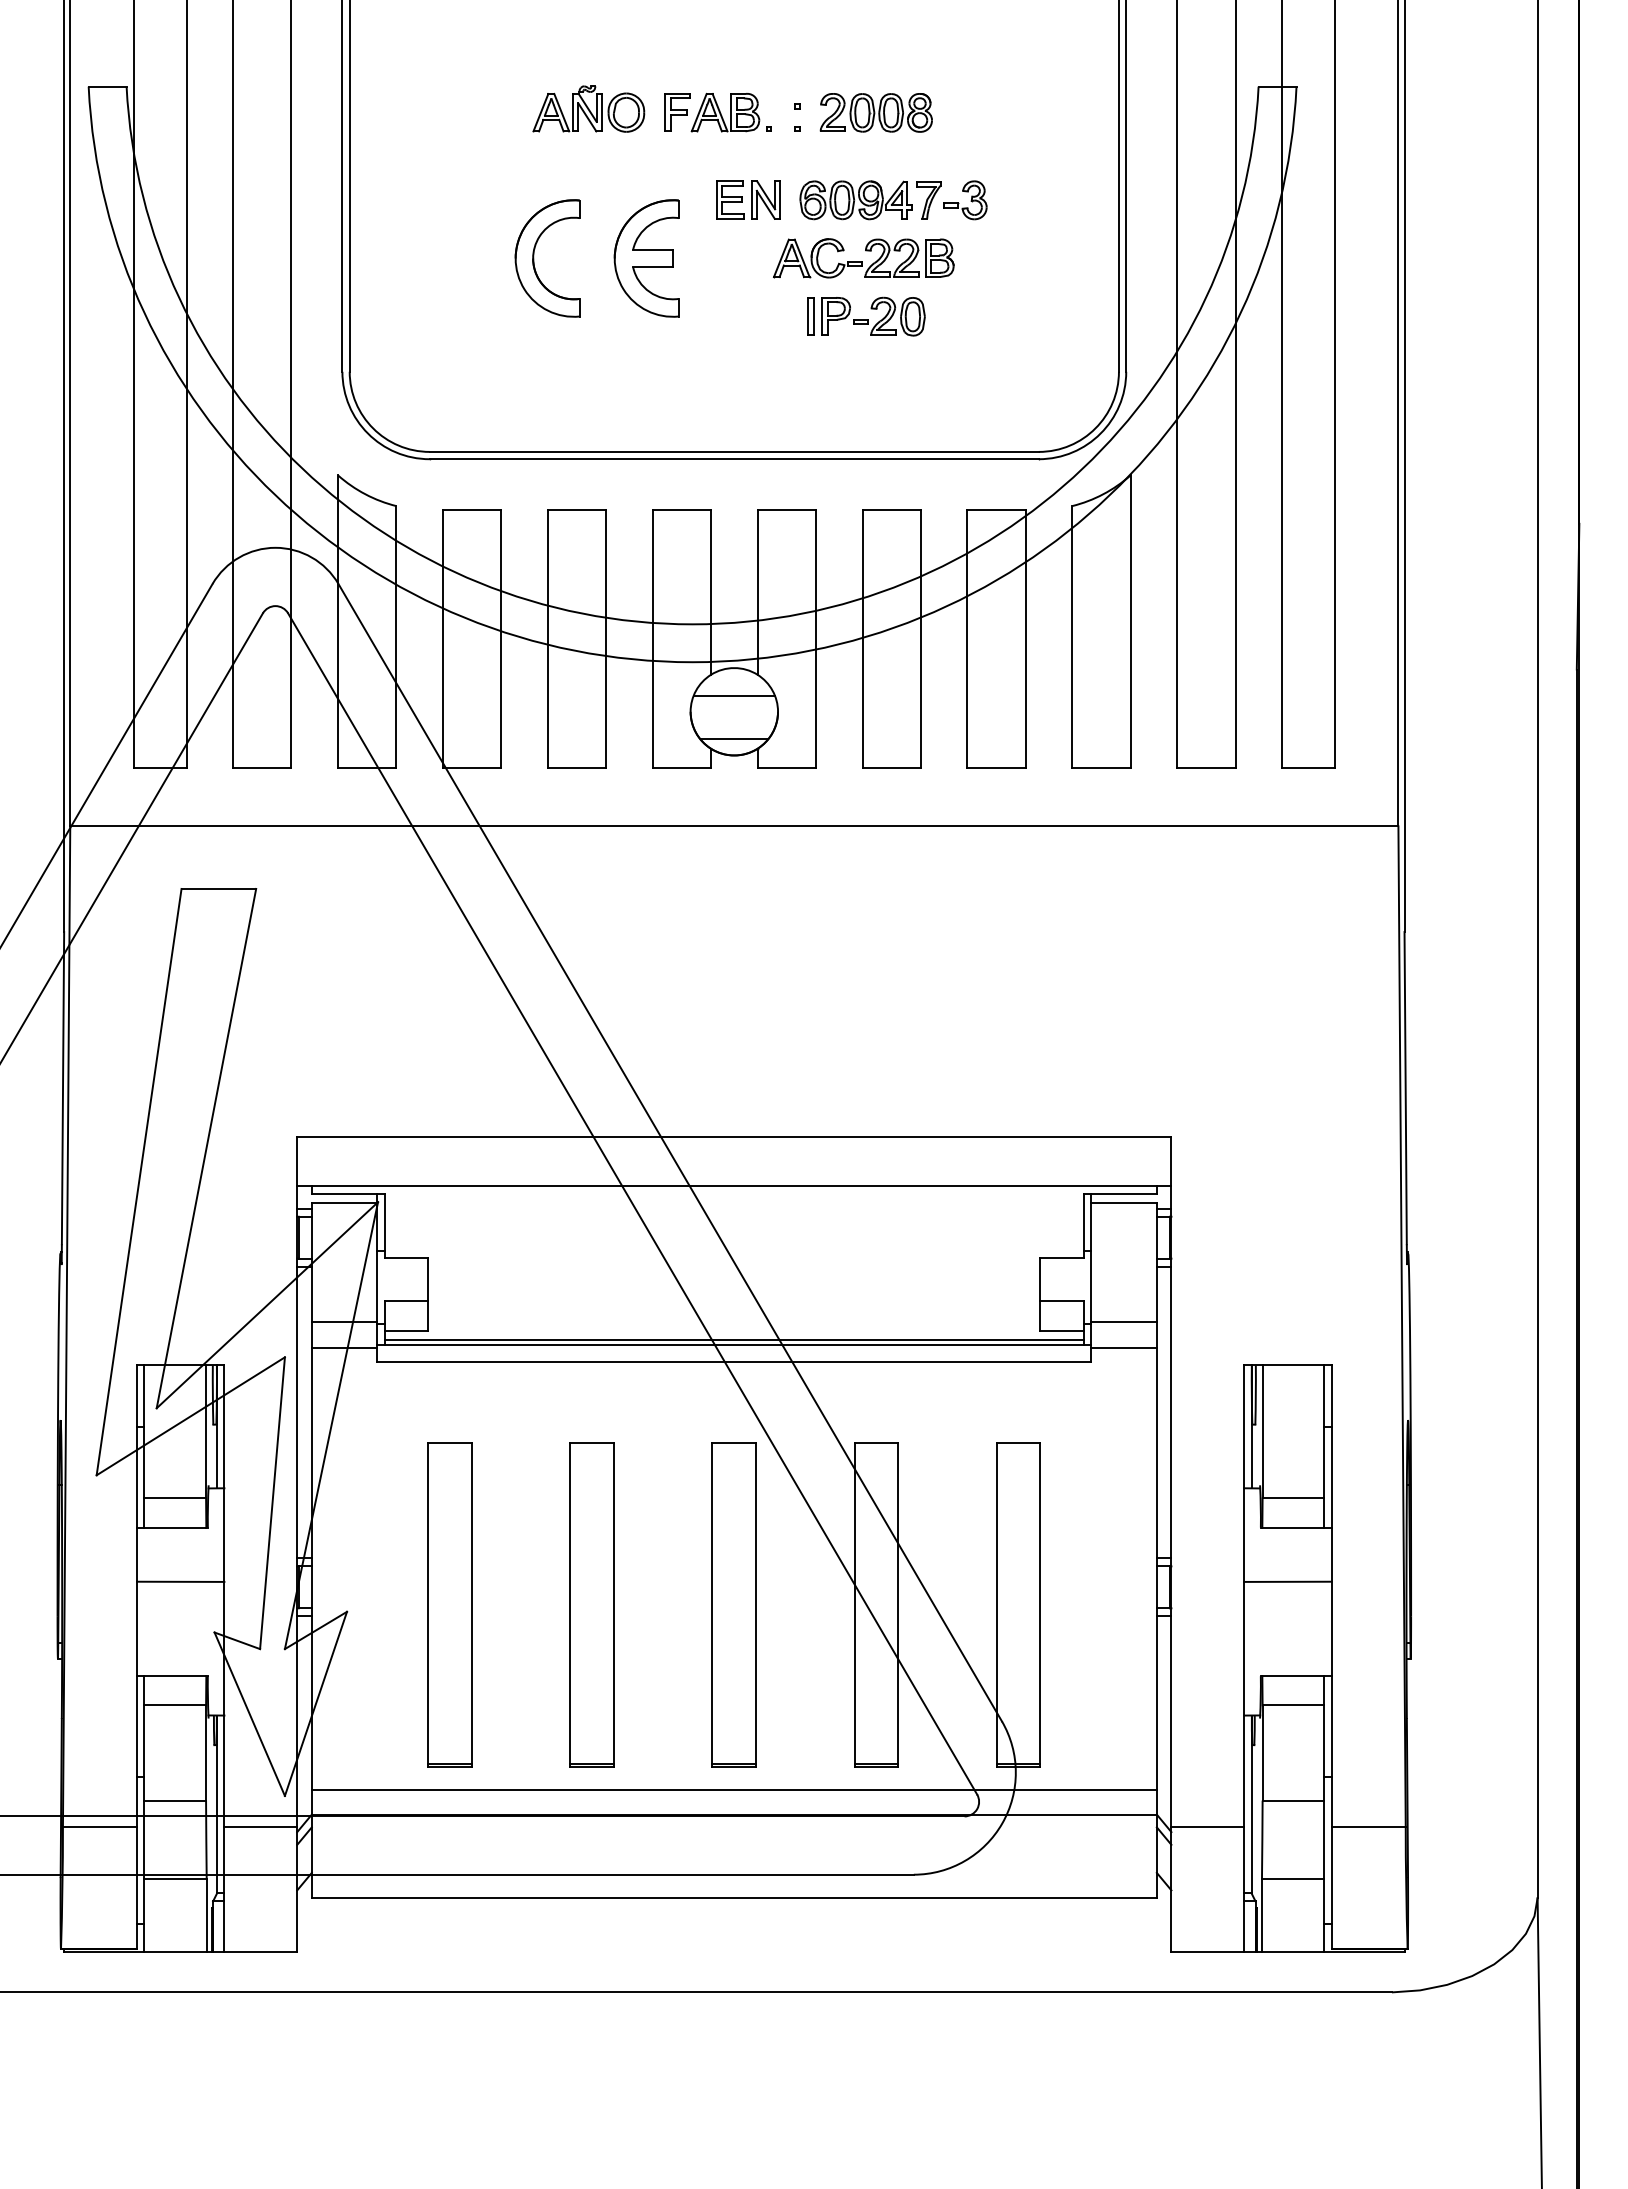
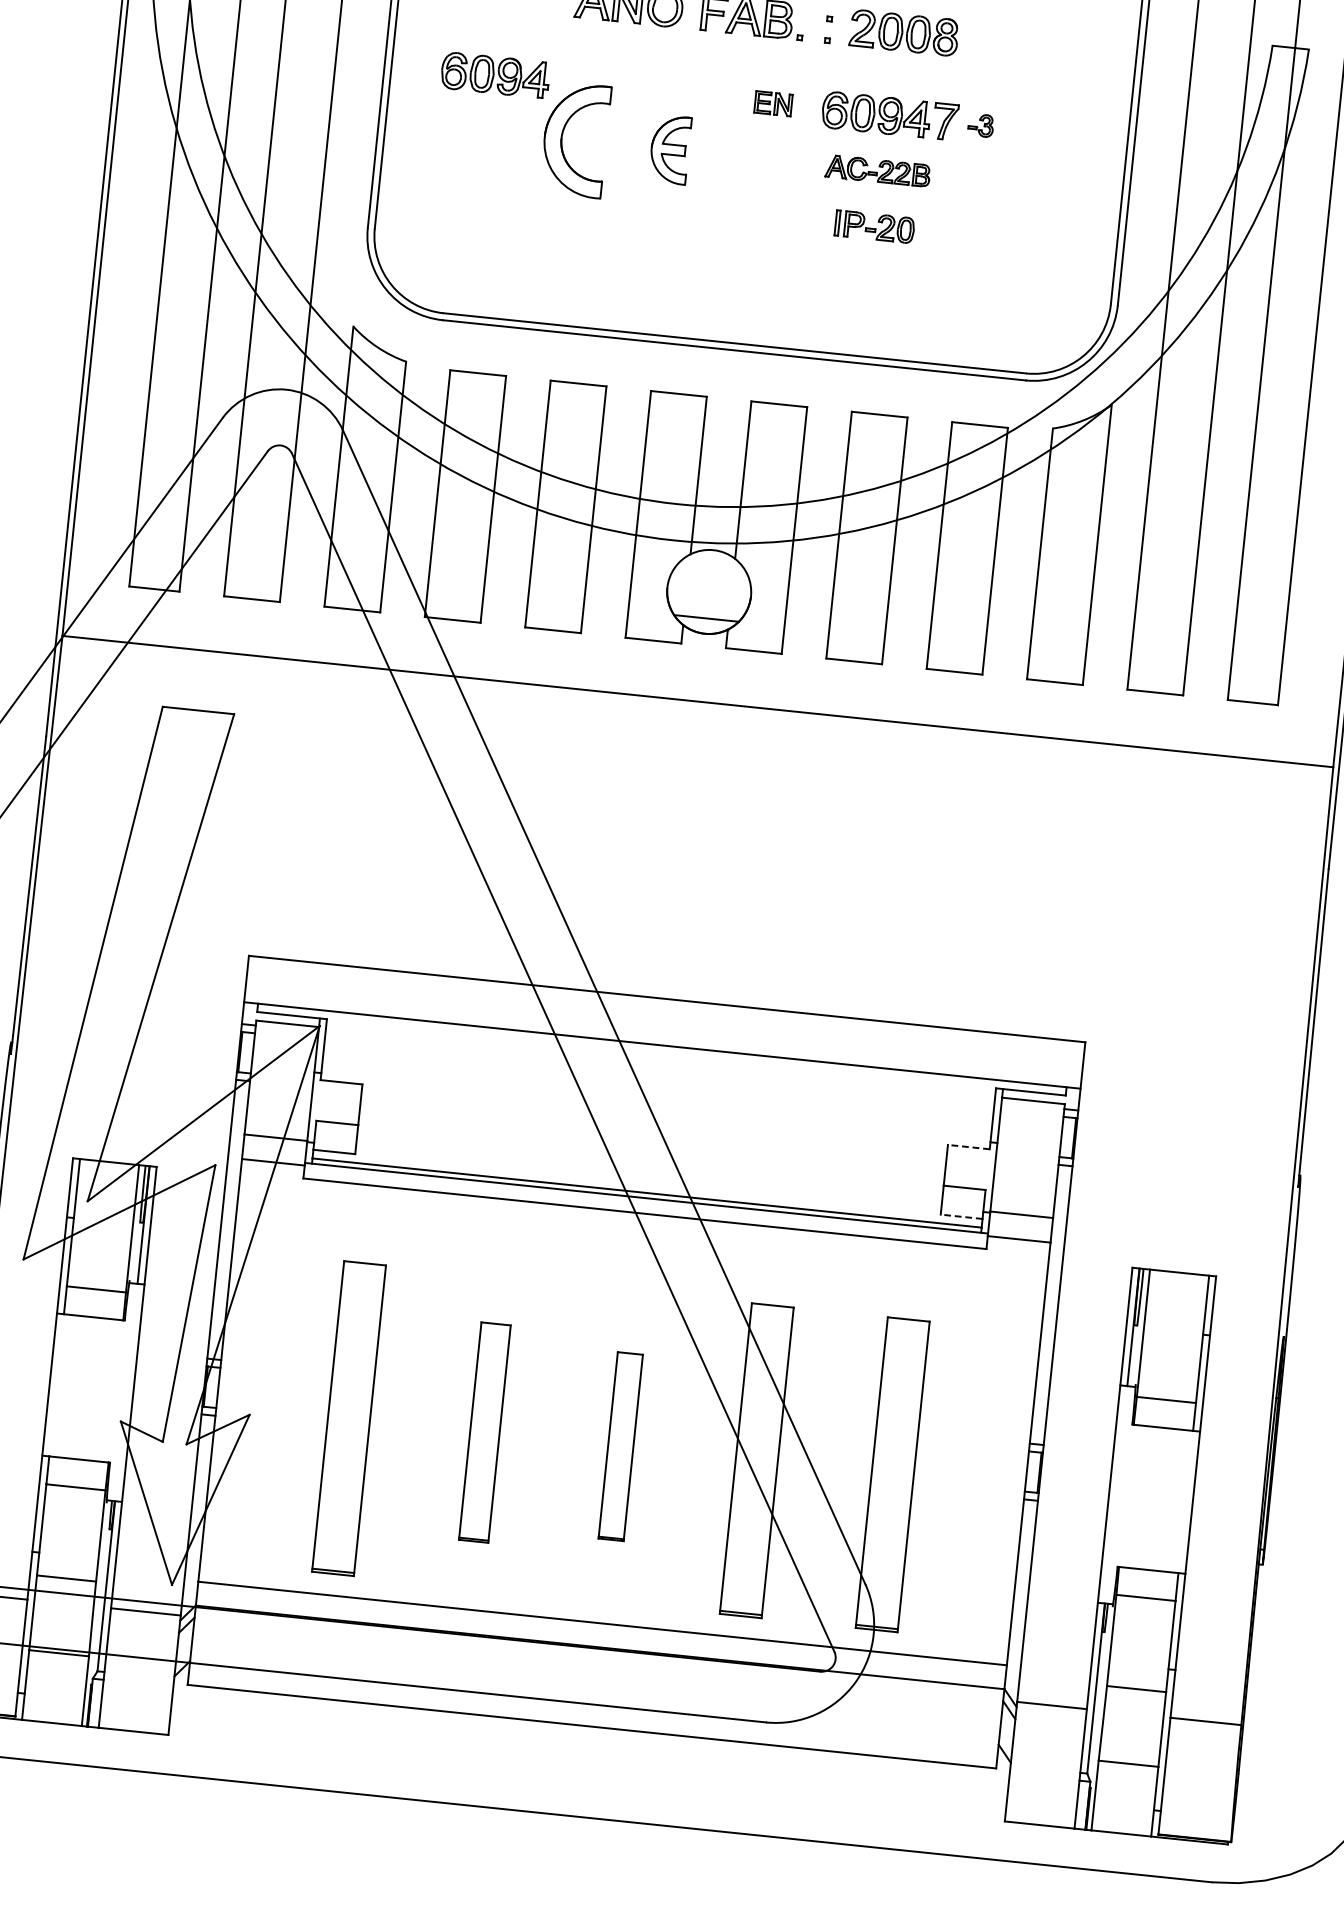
part: (748, 199) -> (773, 103), size x0.6
part: (457, 200) -> (494, 75), added
part: (965, 200) -> (980, 125), size x0.6
part: (646, 258) -> (669, 149), size x0.6
part: (863, 258) -> (877, 171), size x0.6
part: (866, 316) -> (874, 226), size x0.7
line: (734, 695) -> (710, 576), removed
line: (1062, 1258) -> (969, 1147), solid -> dashed
line: (1062, 1330) -> (962, 1216), solid -> dashed
line: (180, 1581) -> (93, 1369), removed
line: (1287, 1581) -> (1152, 1478), removed
part: (591, 1604) -> (484, 1432), size x0.7
part: (733, 1604) -> (620, 1446), size x0.6

